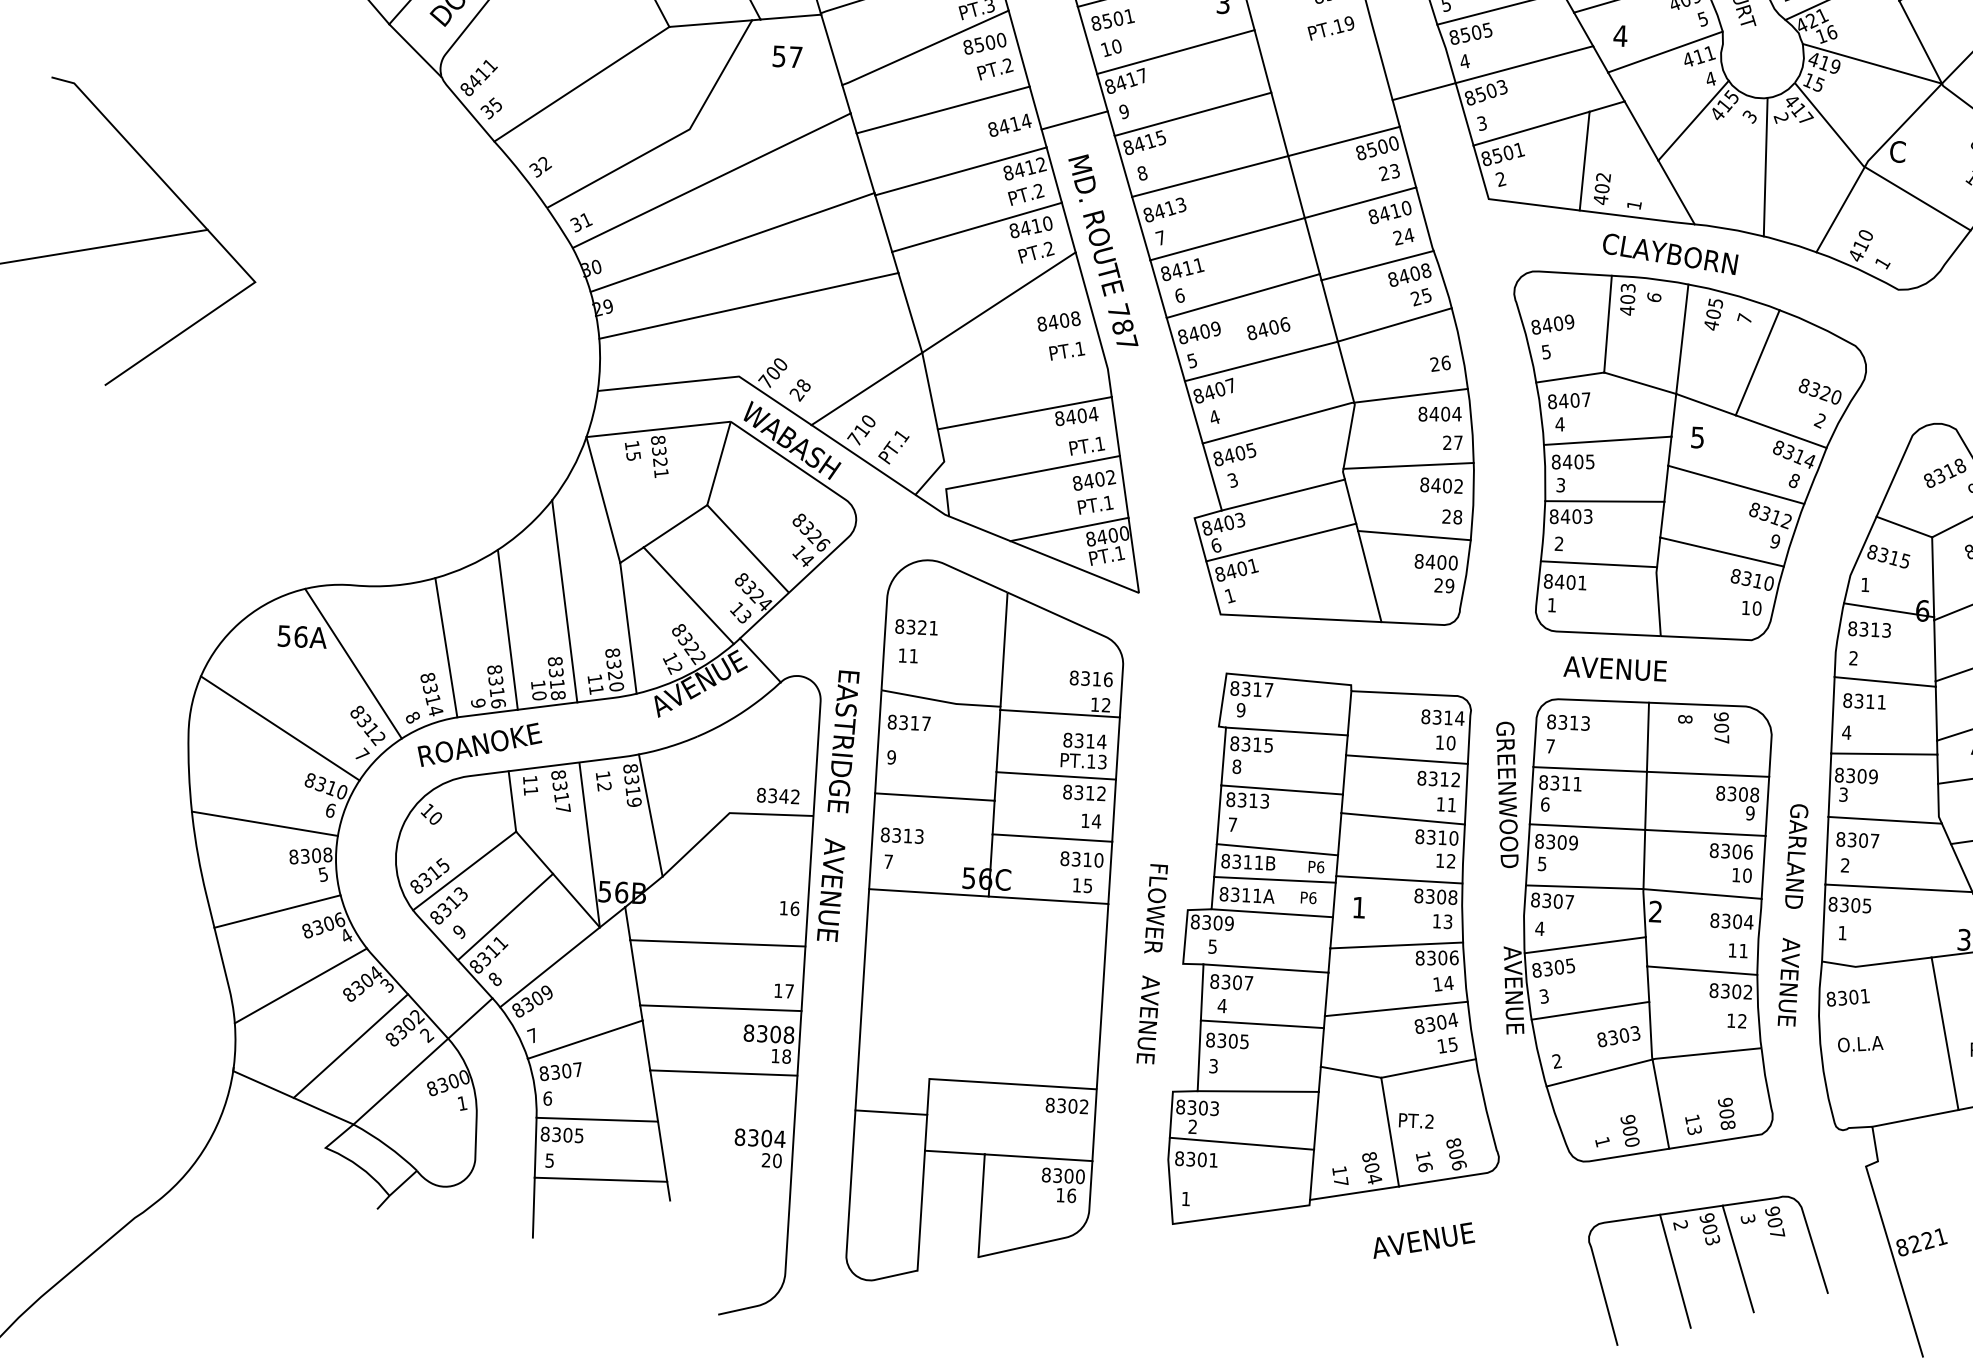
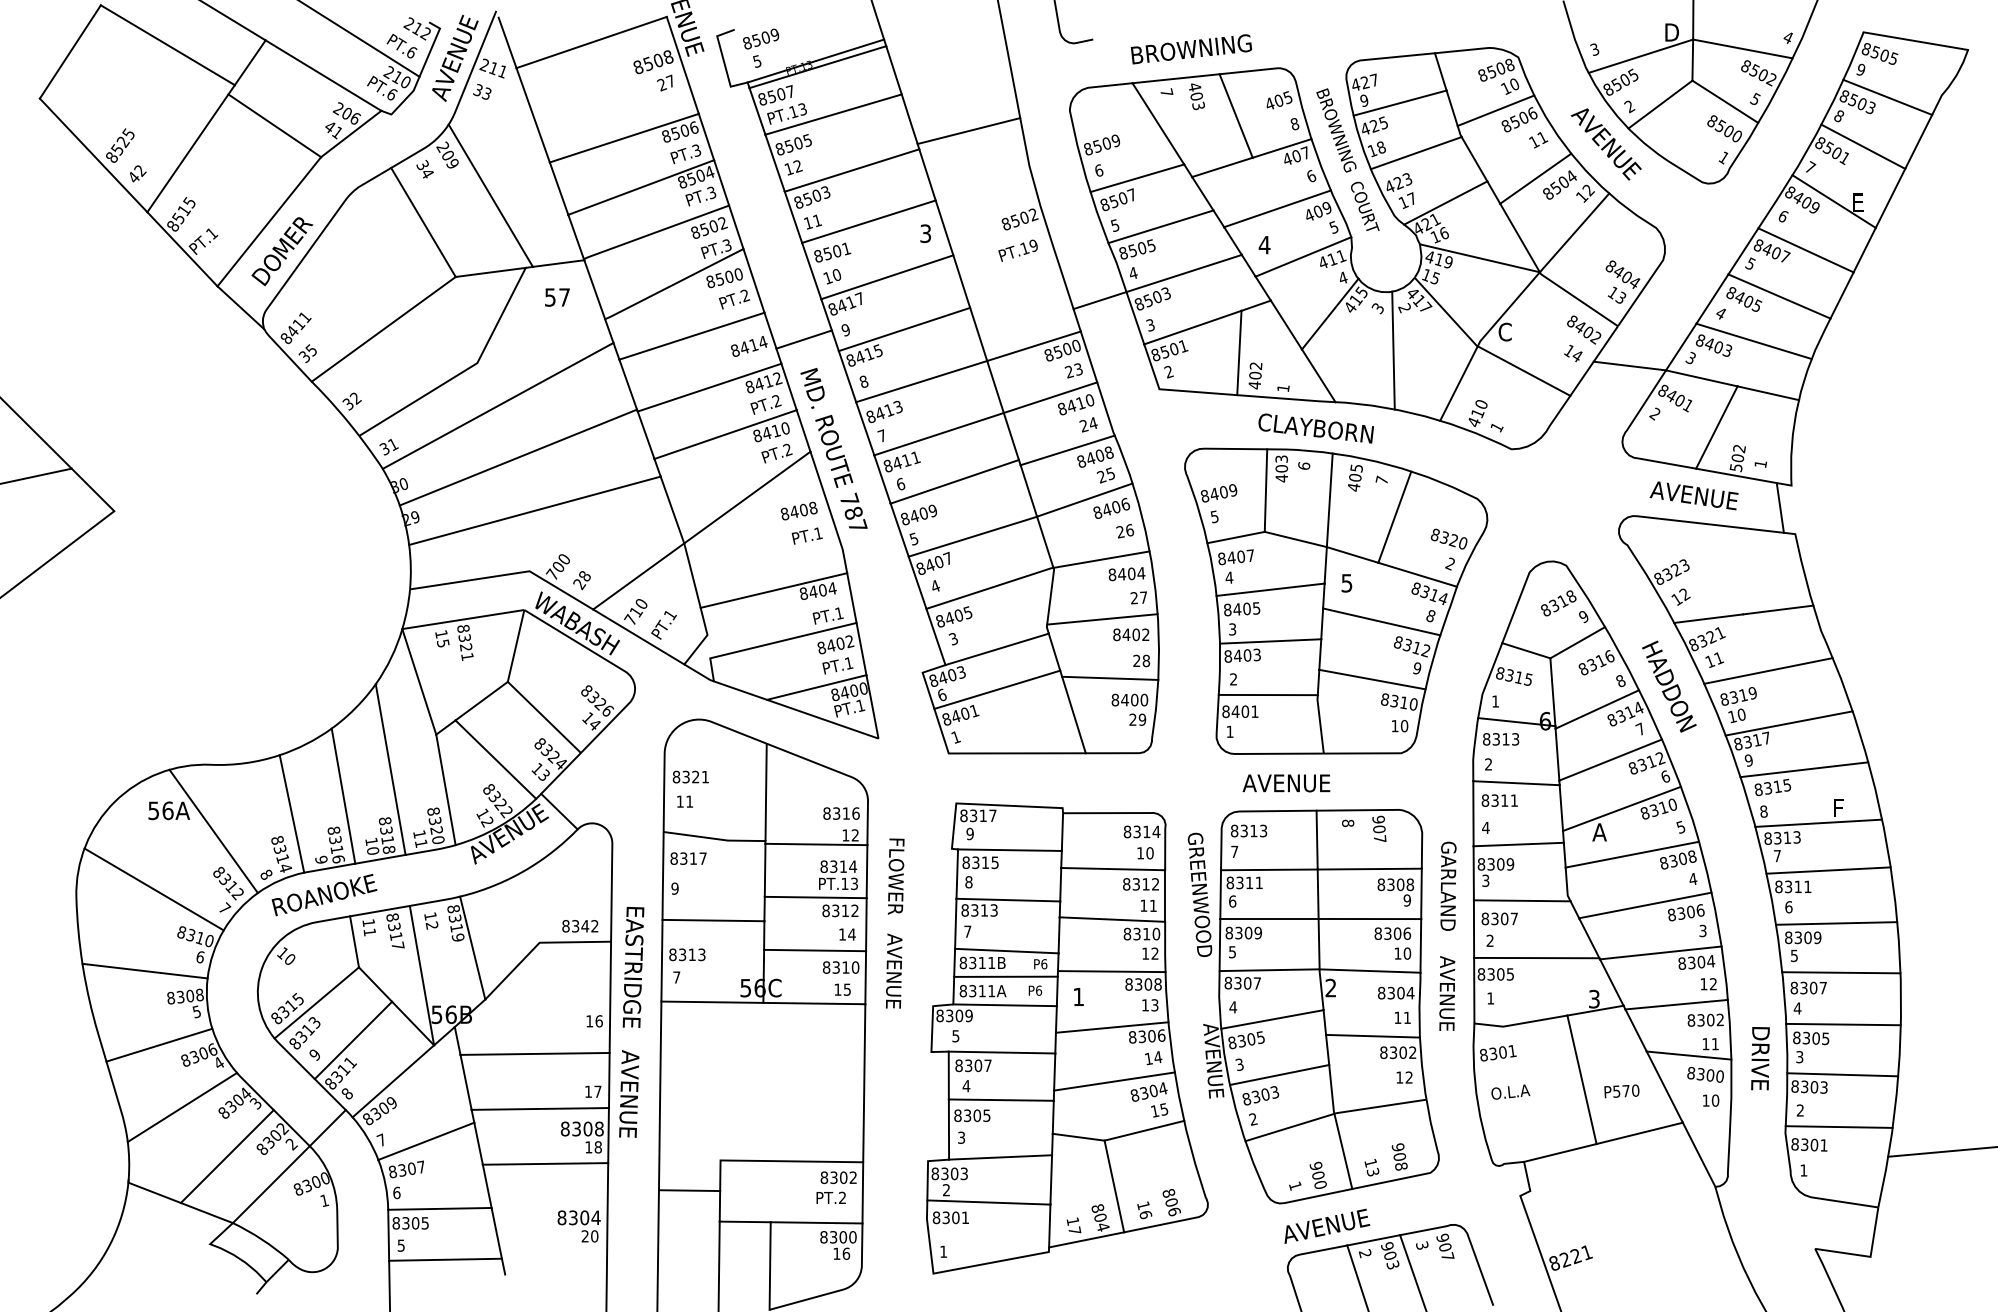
text: (1268, 328) -> (1111, 508), moved
text: (838, 805) -> (631, 1021), moved
text: (1792, 914) -> (1447, 935), moved
text: (1152, 964) -> (895, 923), moved
text: (1618, 1036) -> (1260, 1095), moved
text: (1415, 1120) -> (830, 1197), moved
text: (1425, 1239) -> (1327, 1225), moved

